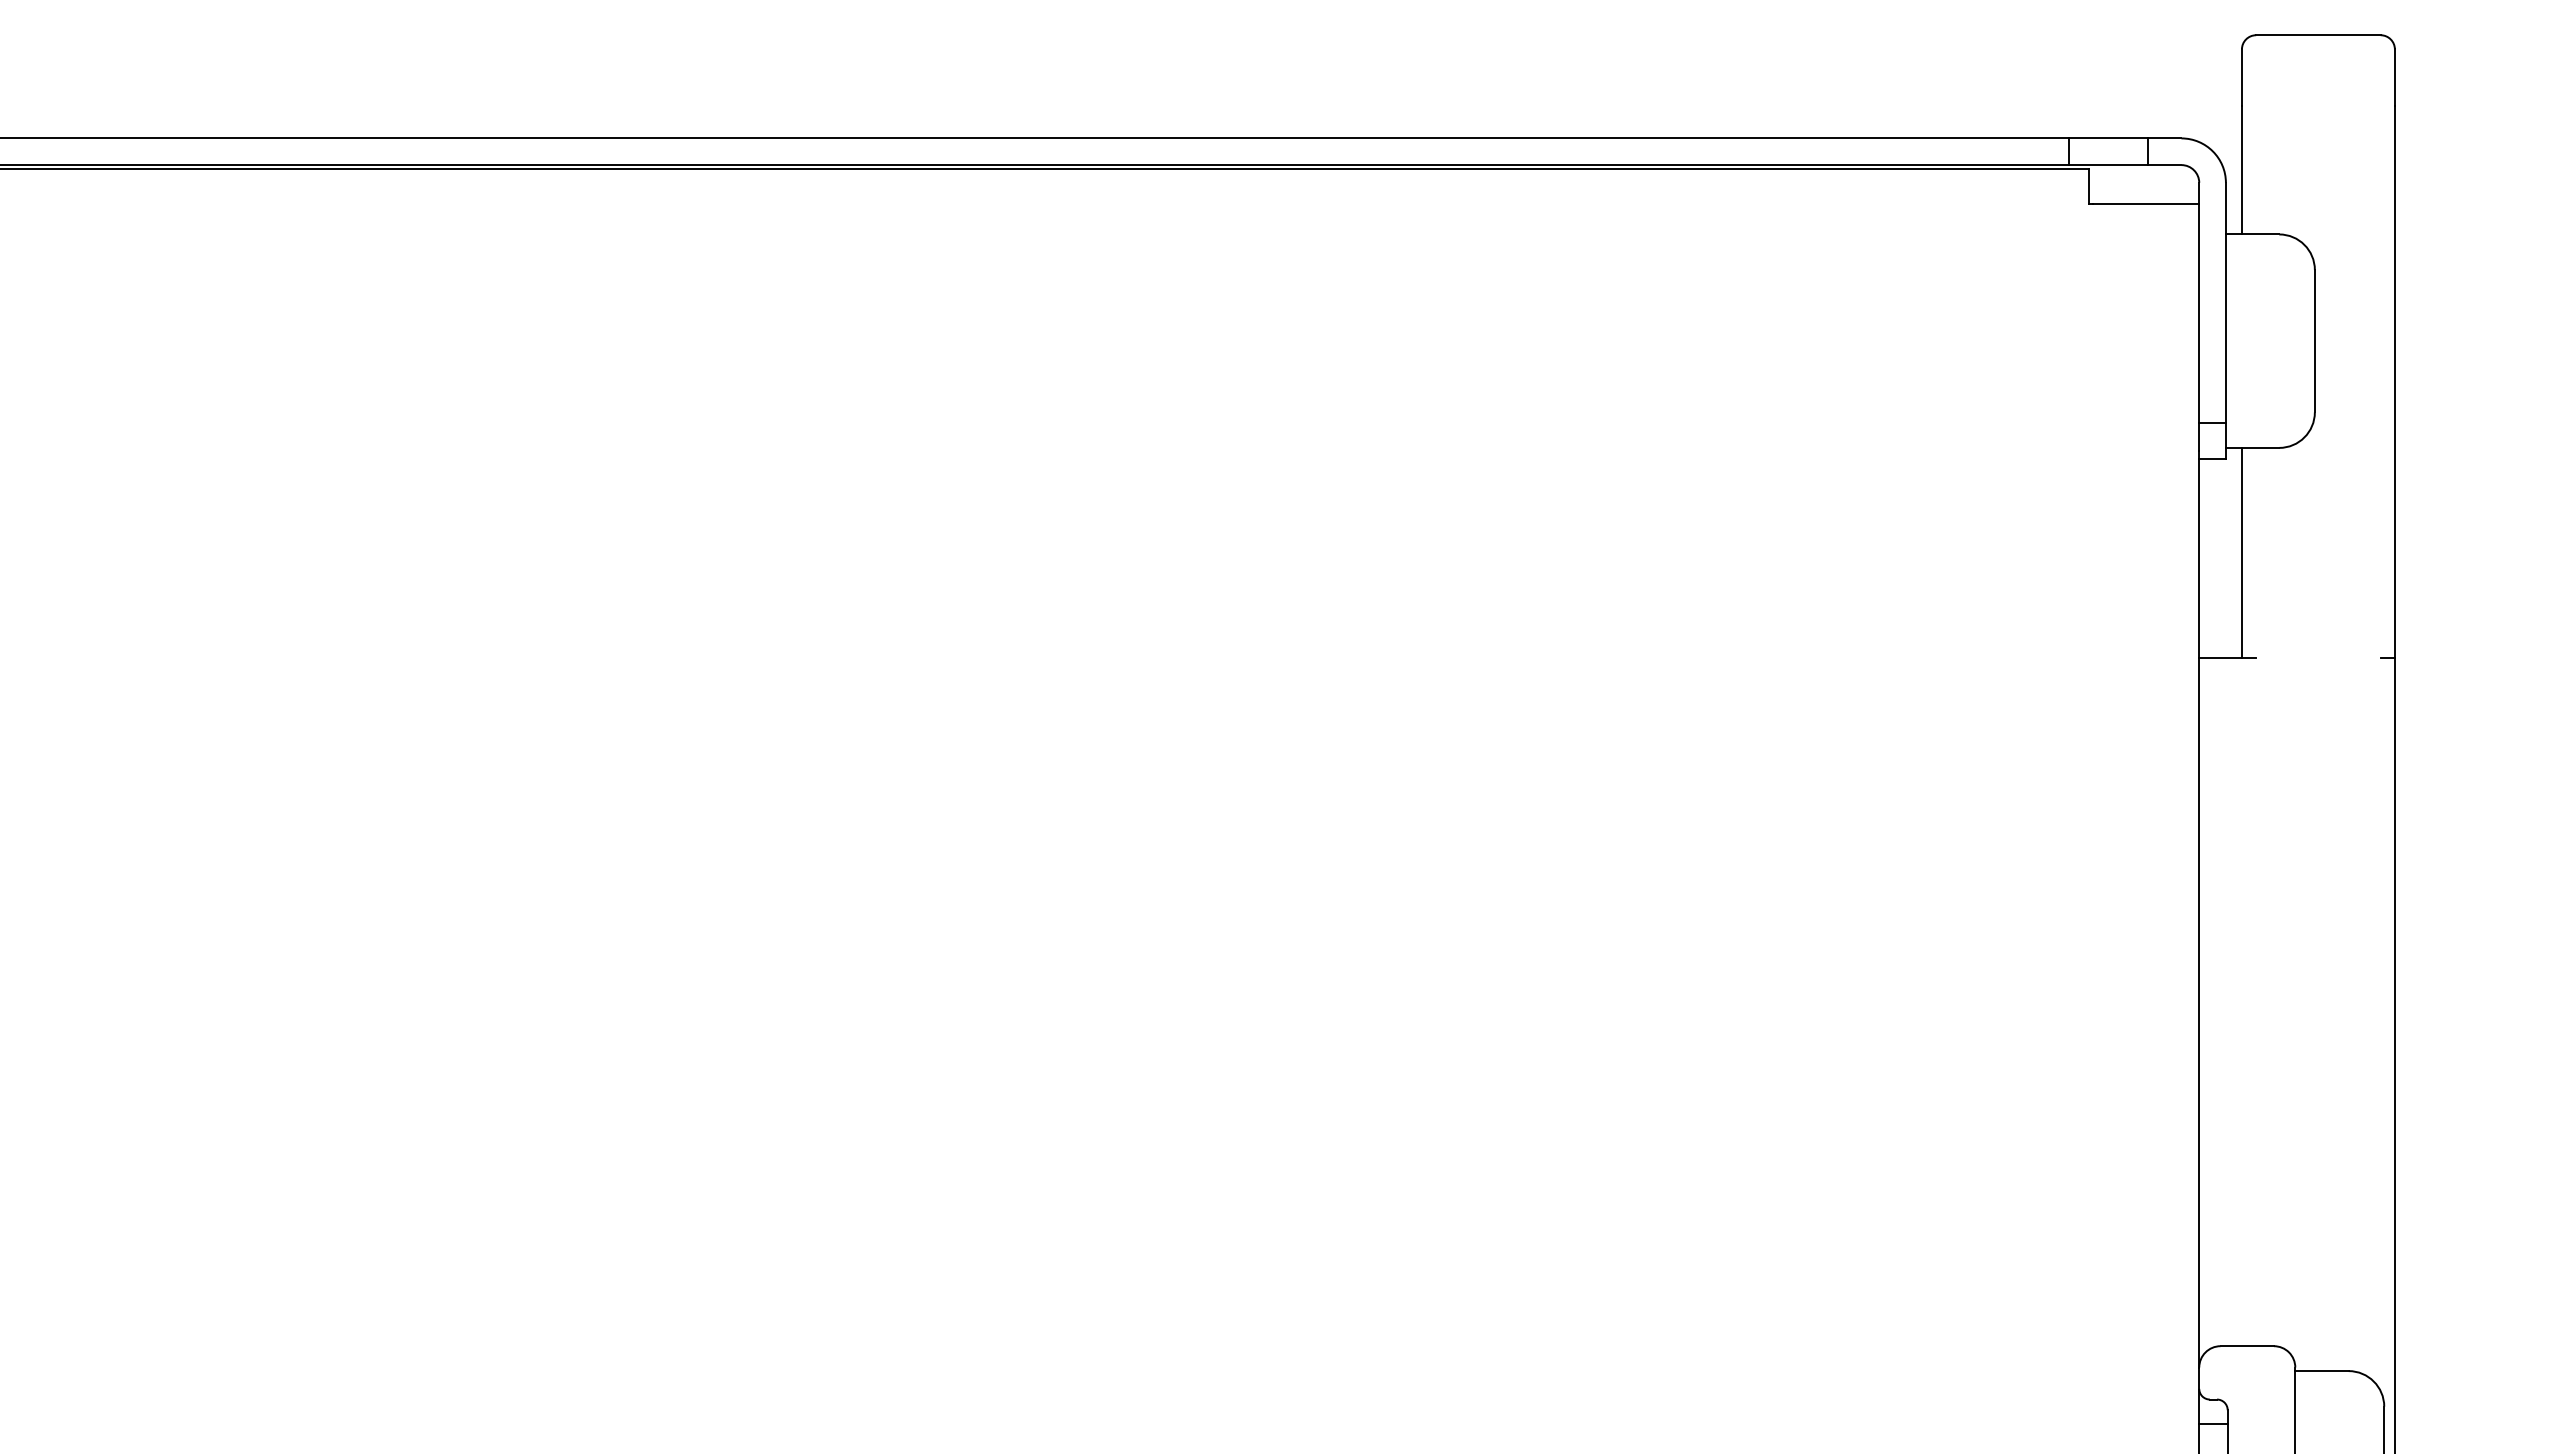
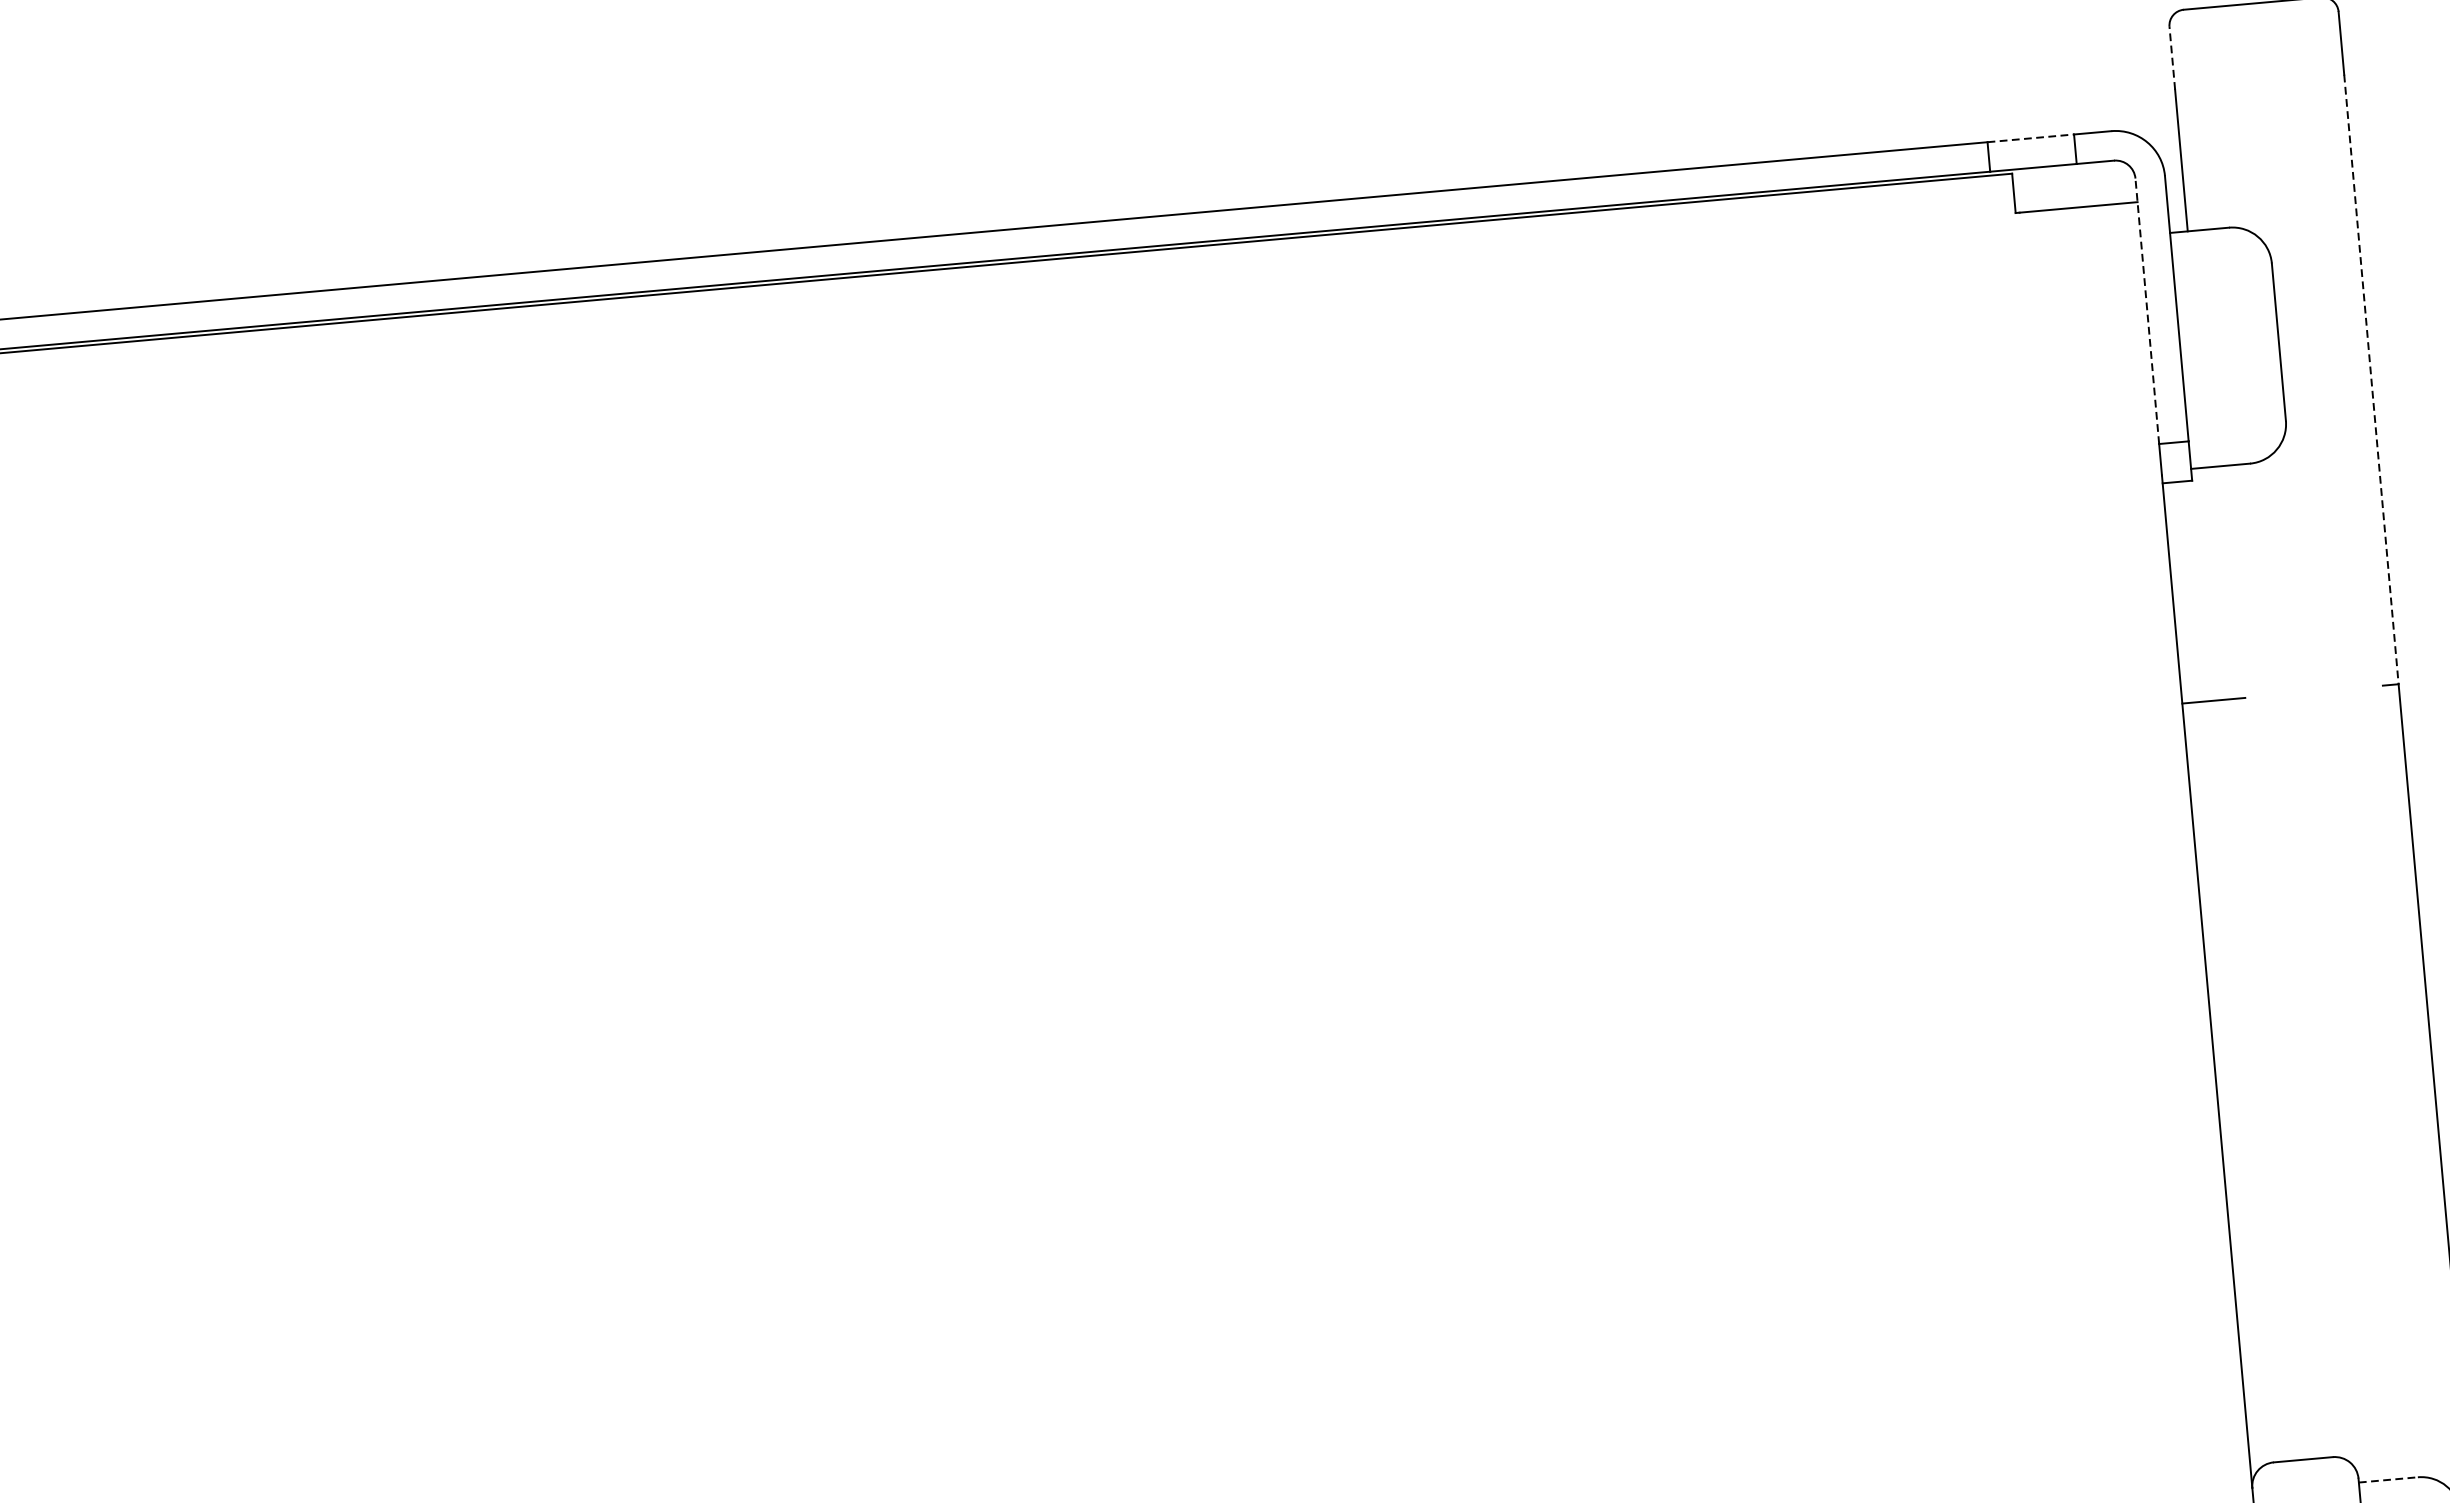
line: (2241, 77) -> (2171, 57), solid -> dashed
line: (2109, 138) -> (2031, 138), solid -> dashed
line: (2199, 302) -> (2147, 310), solid -> dashed
line: (2394, 382) -> (2370, 379), solid -> dashed
line: (2241, 552) -> (2218, 582), removed
line: (2321, 1371) -> (2387, 1480), solid -> dashed

